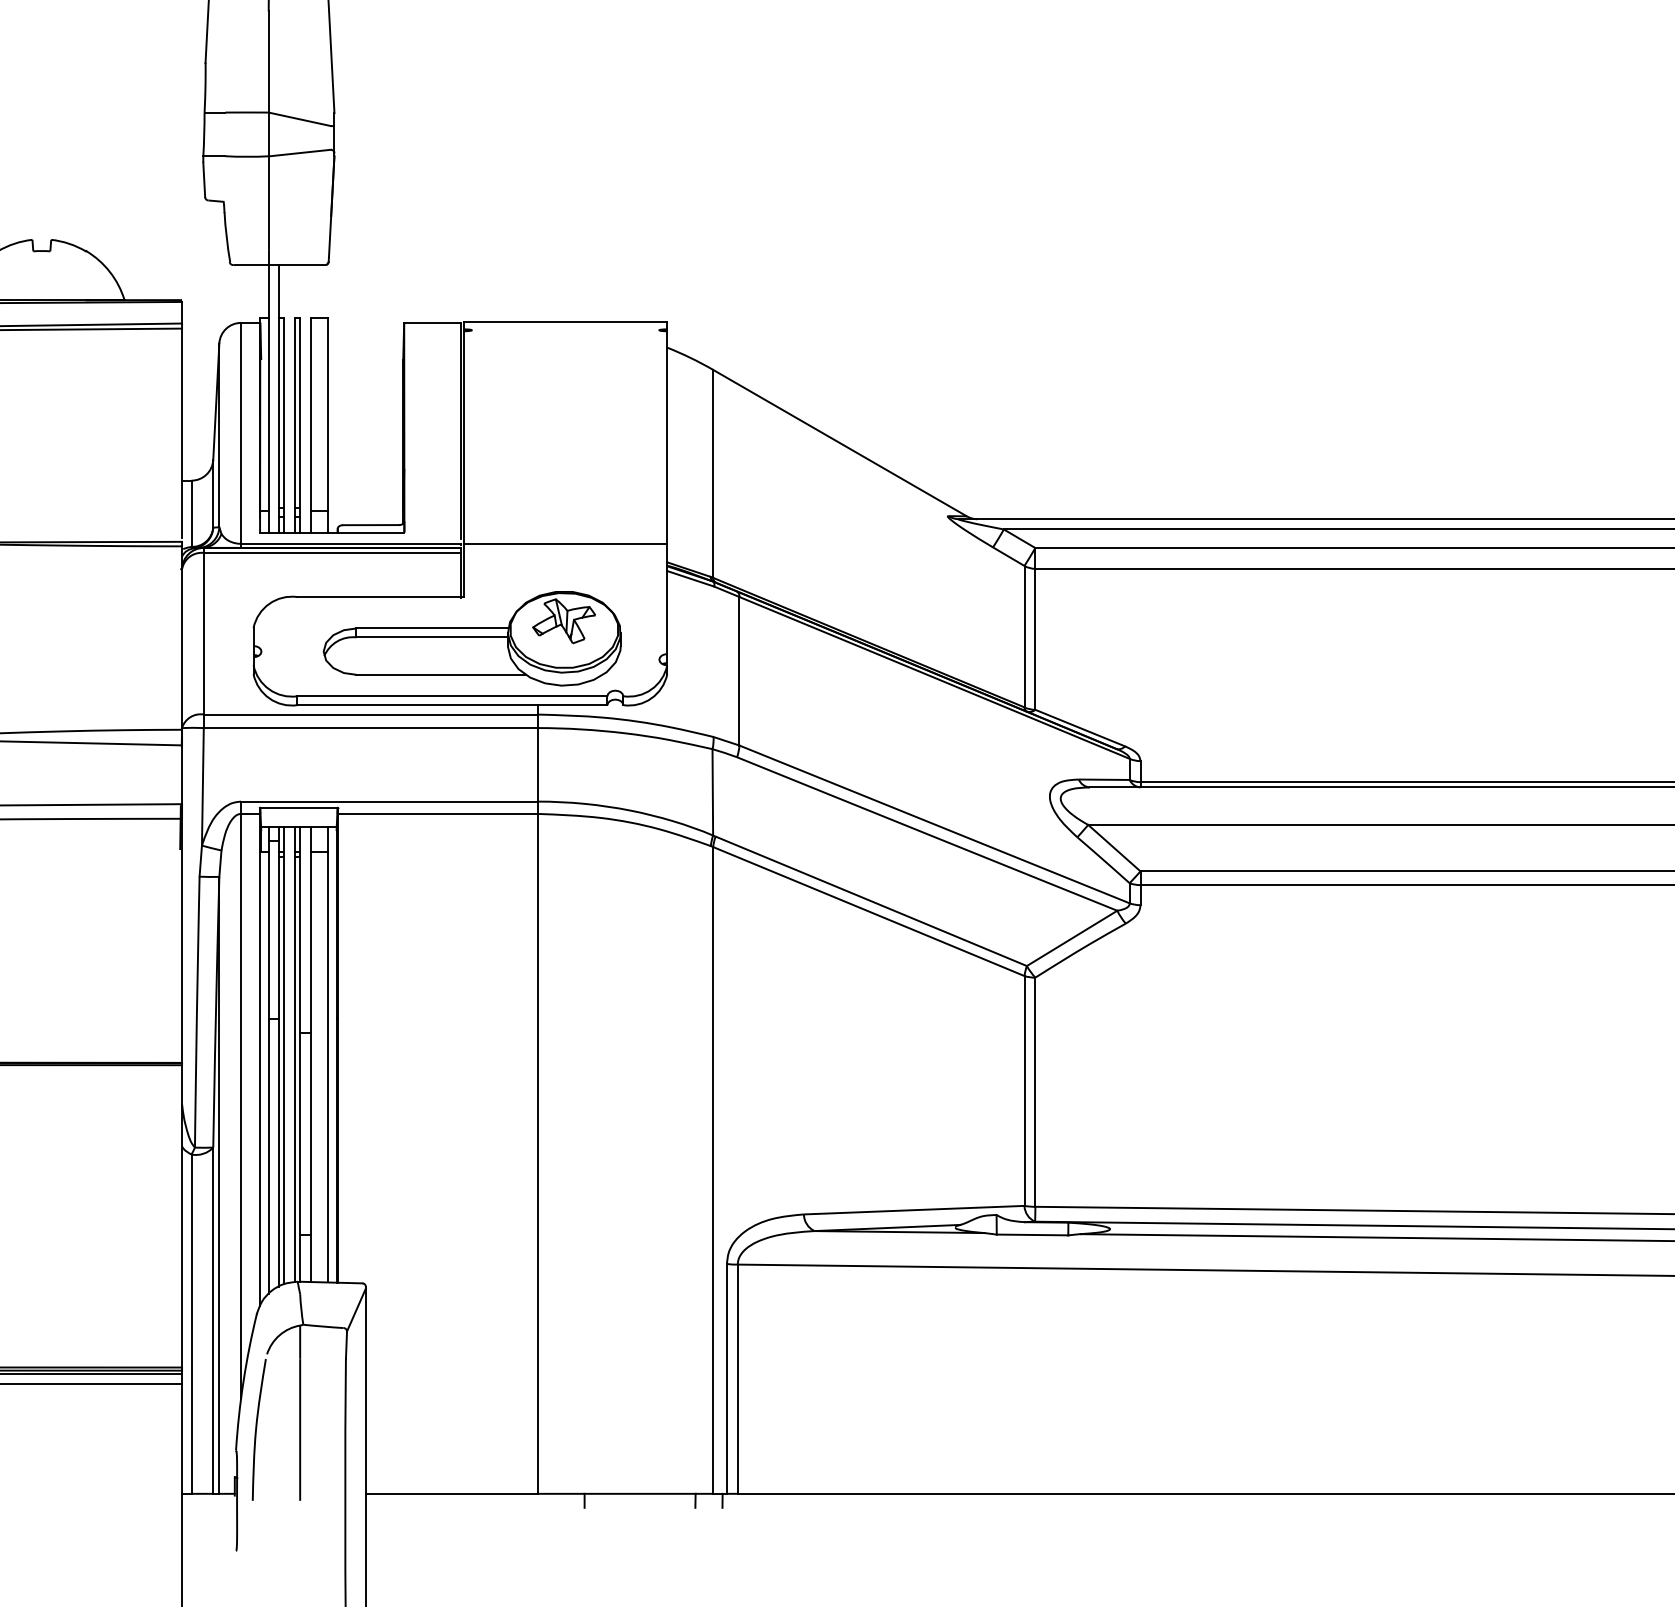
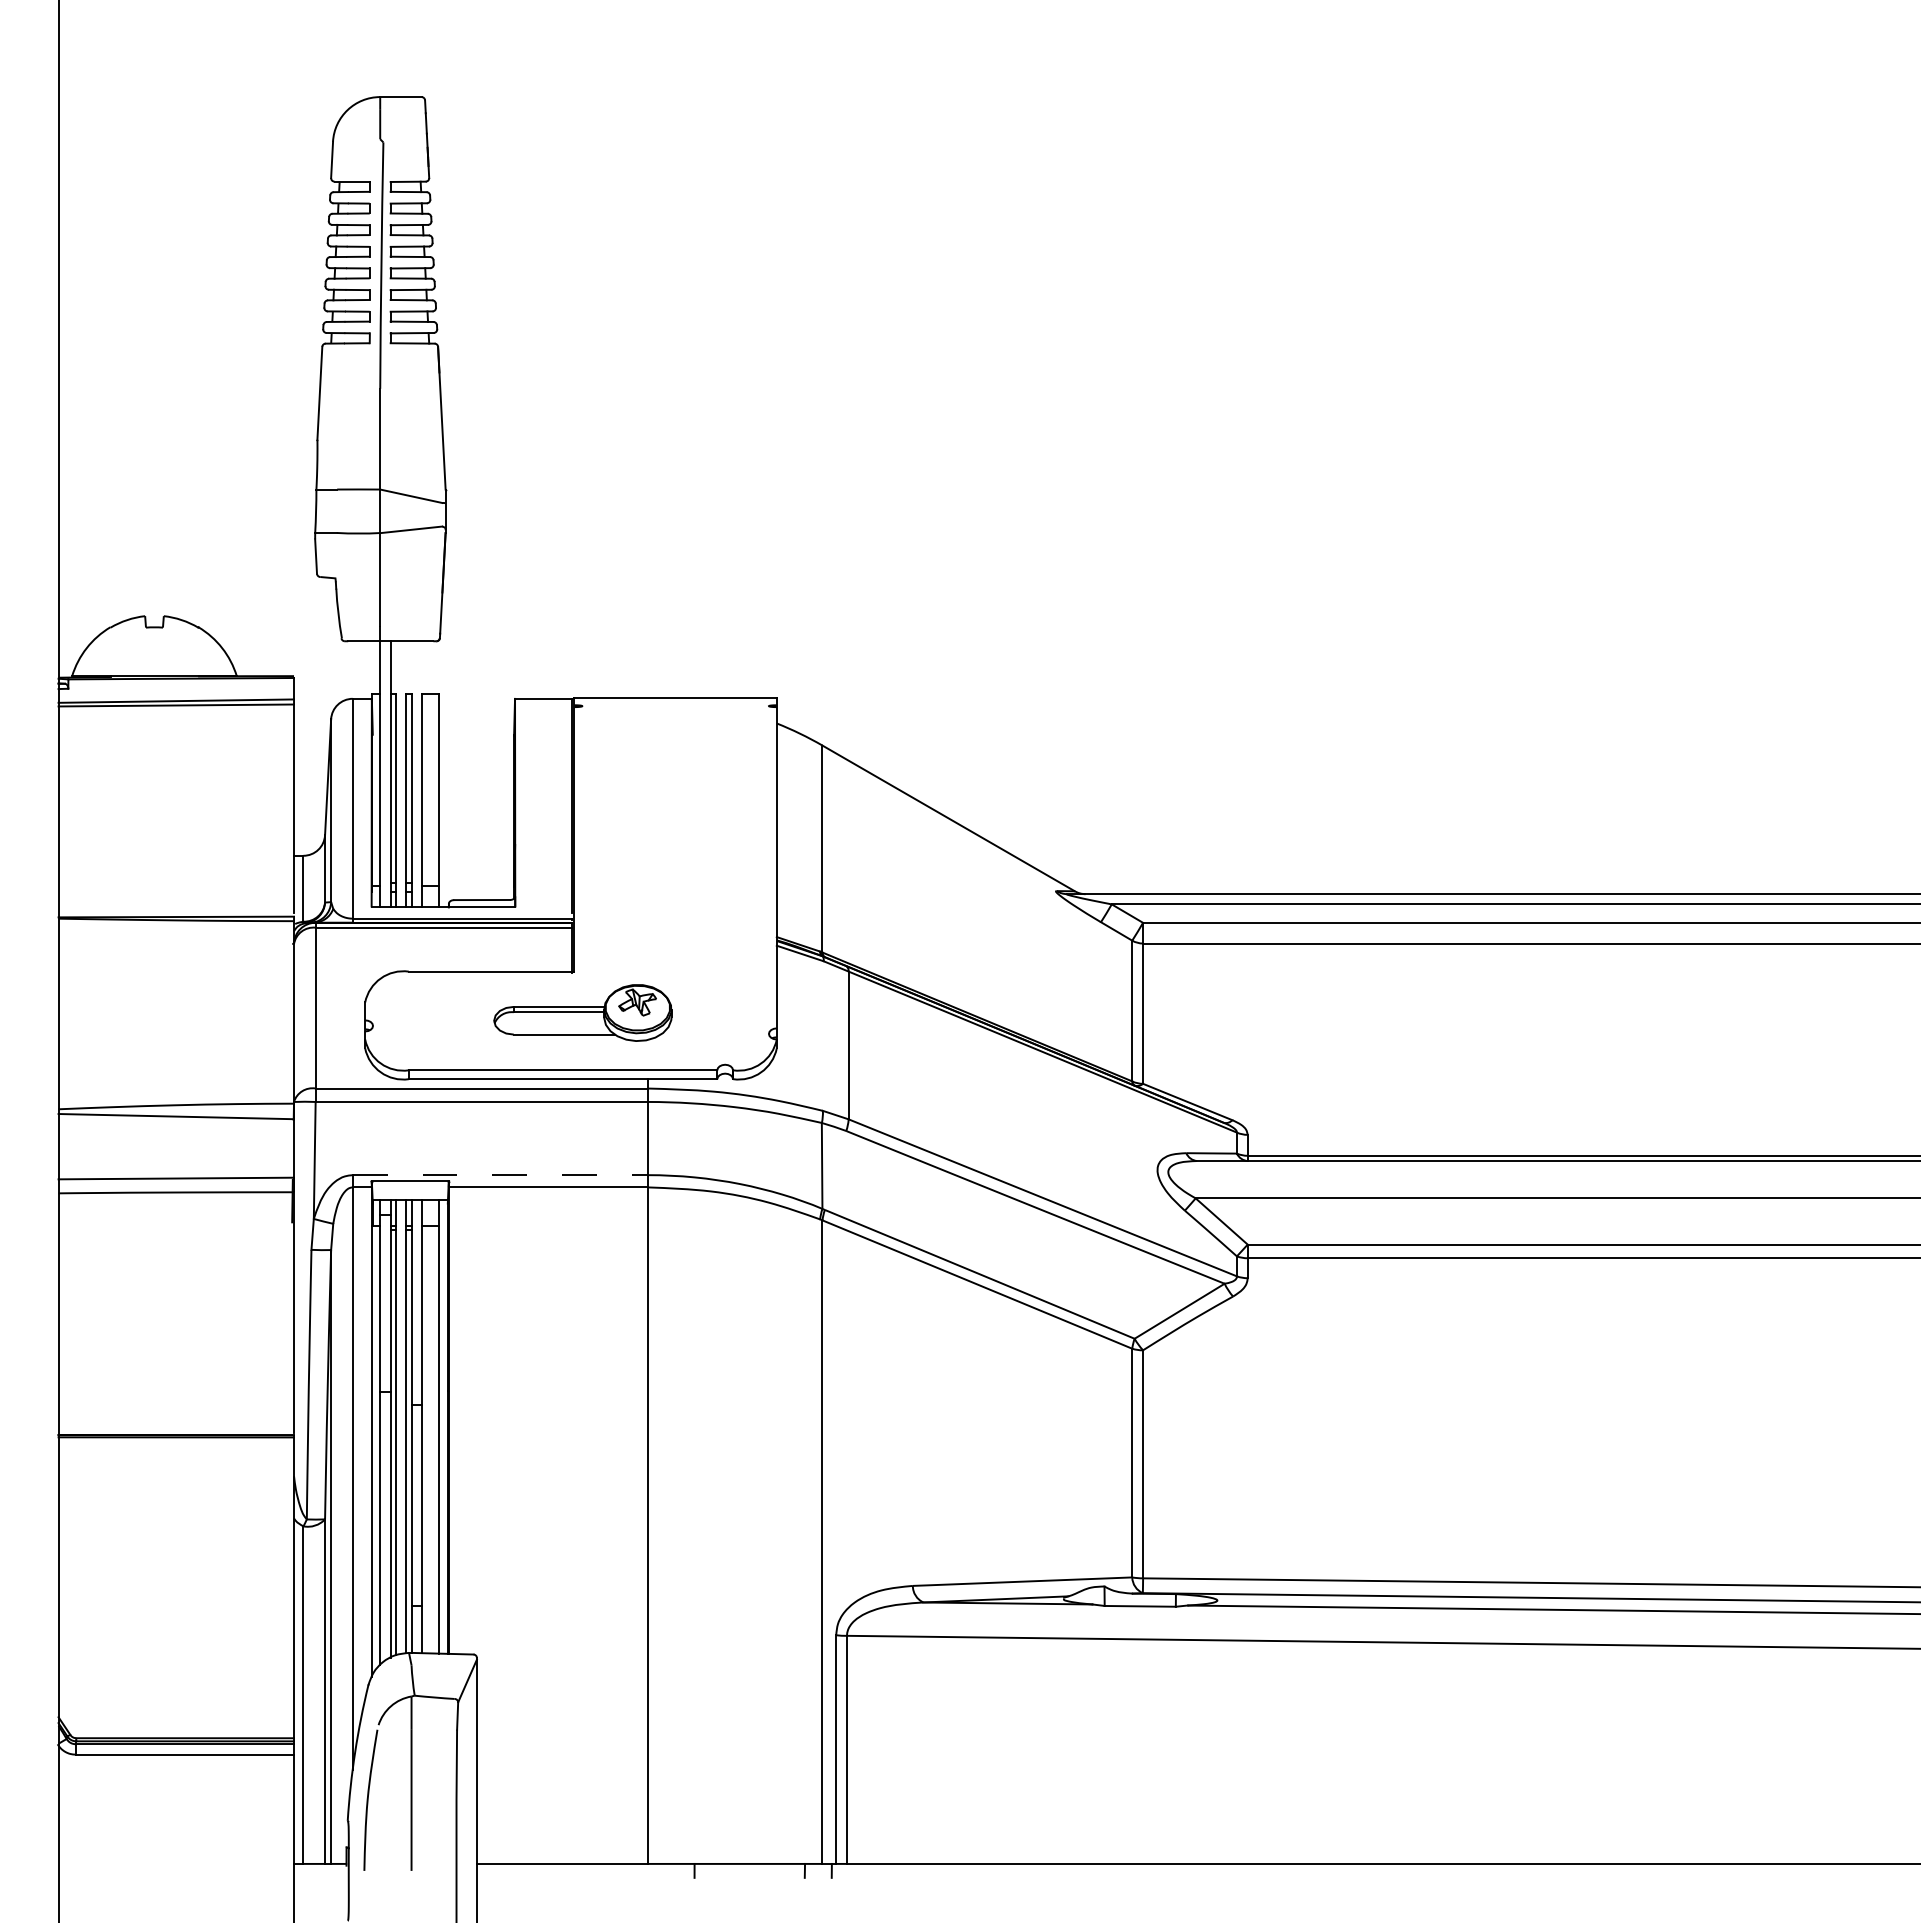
line: (565, 543) -> (675, 918), removed
part: (471, 638) -> (582, 1012), size x0.6
line: (389, 801) -> (500, 1175), solid -> dashed

